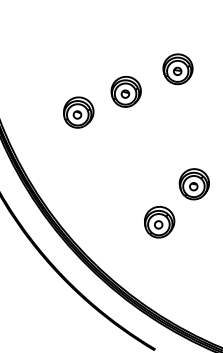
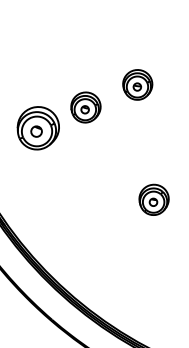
part: (78, 112) -> (38, 128), size x1.4
part: (159, 222) -> (119, 238), removed

